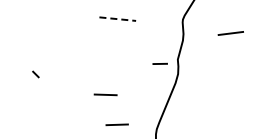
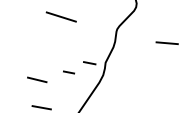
line: (118, 19) -> (61, 17), dashed -> solid
line: (230, 33) -> (166, 43), moved
line: (139, 79) -> (69, 72), added

